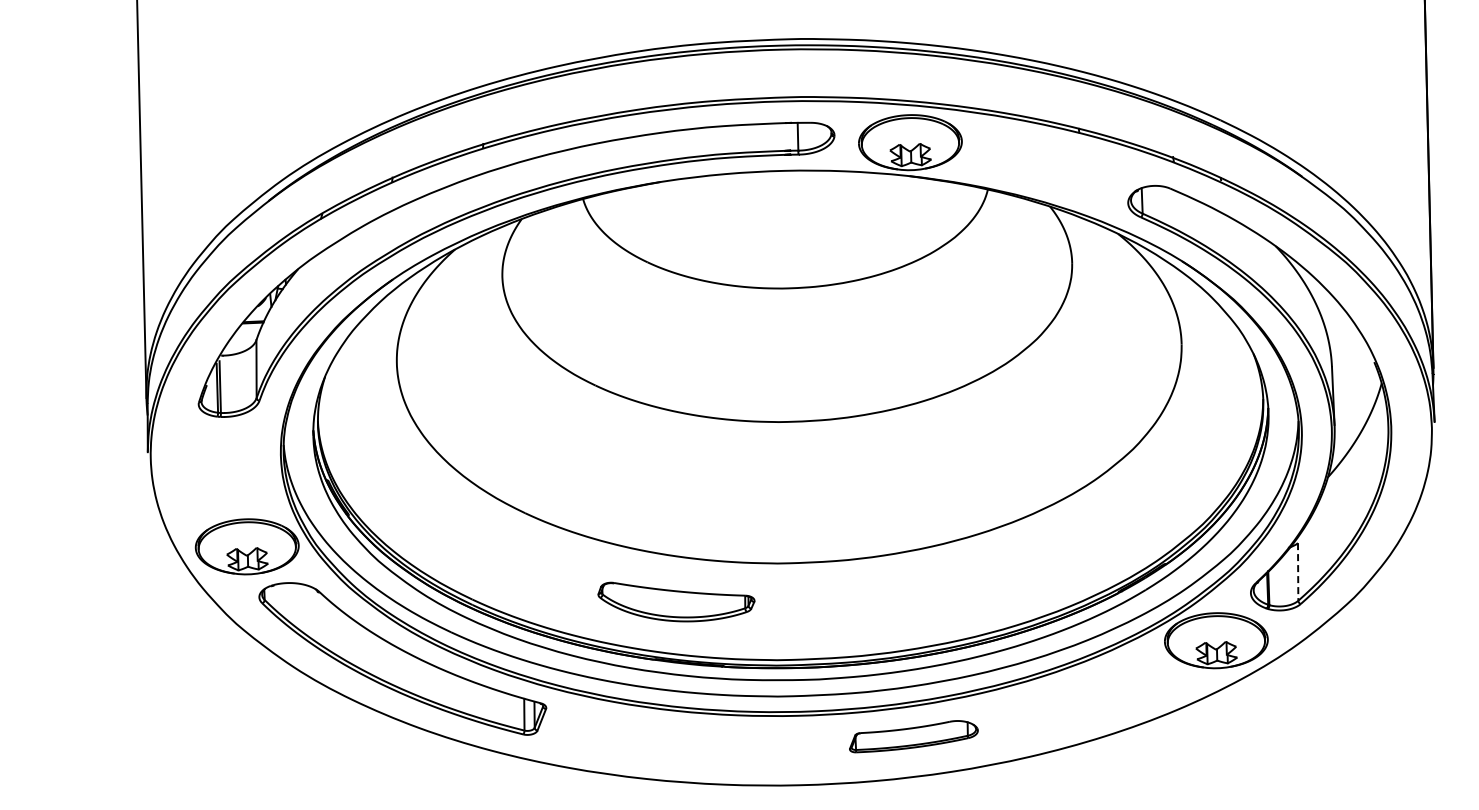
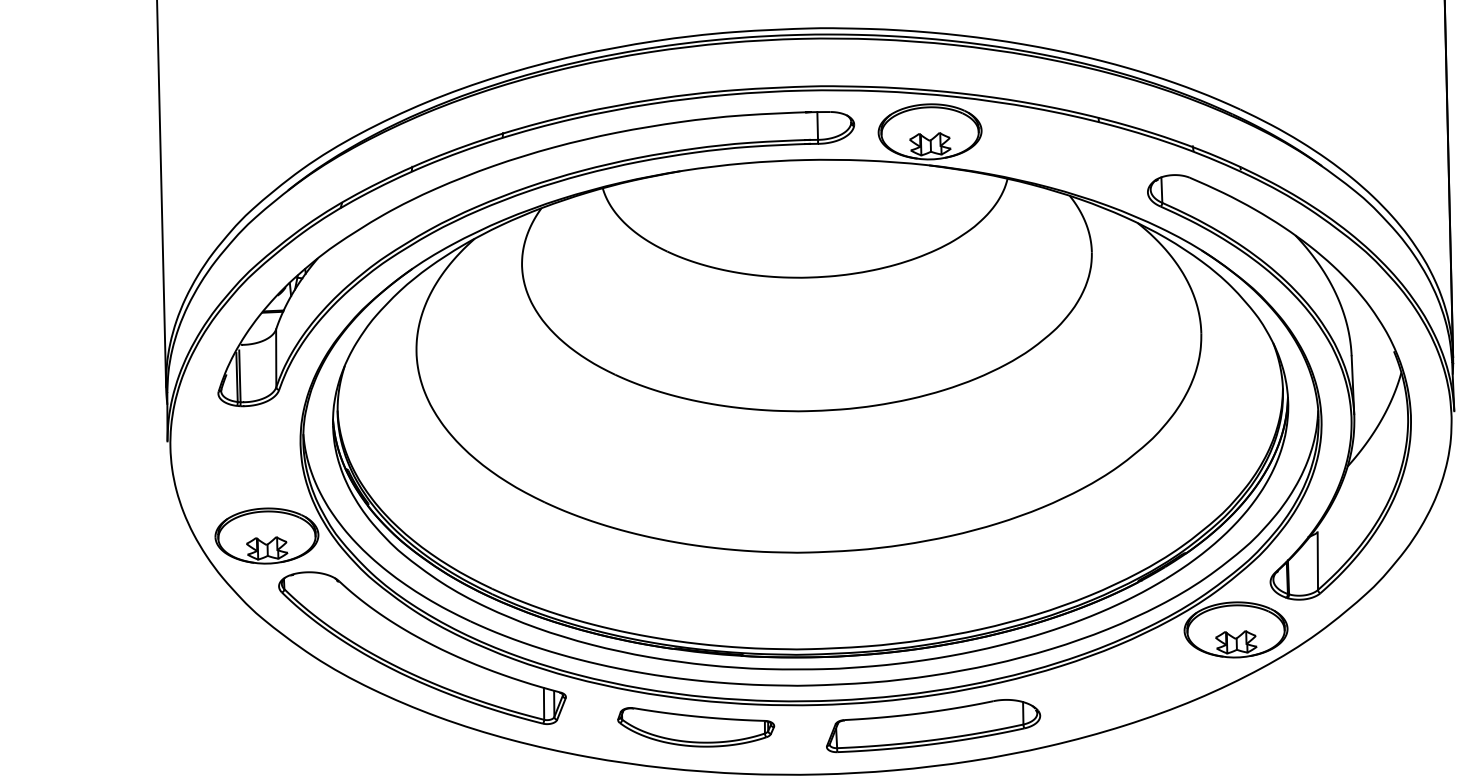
line: (1298, 571) -> (1318, 560), dashed -> solid
part: (676, 601) -> (696, 726), moved
part: (913, 736) -> (933, 725), size x1.67

